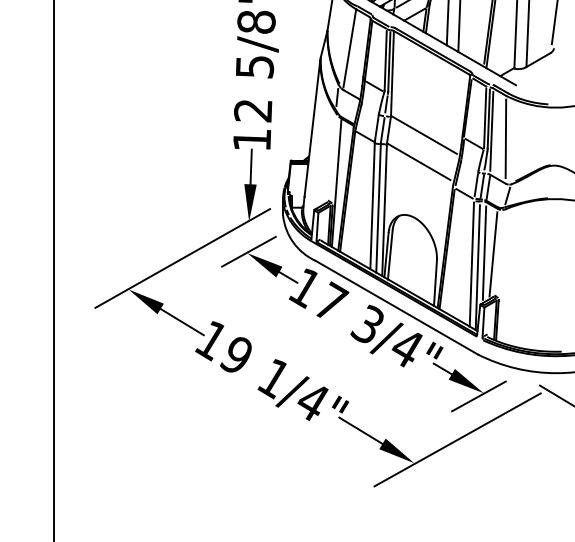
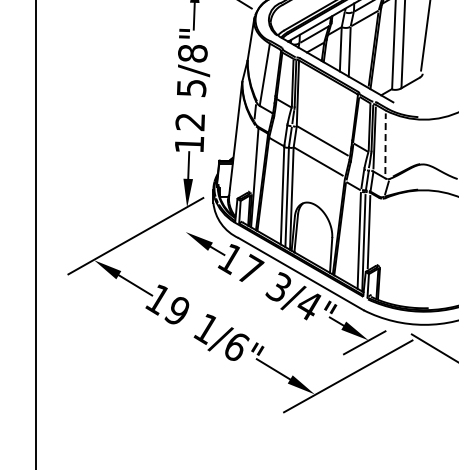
line: (505, 138) -> (385, 143), solid -> dashed
line: (248, 251) -> (186, 230), removed
line: (492, 253) -> (375, 232), removed
text: (312, 402) -> (236, 347), 1/4" -> 1/6"

